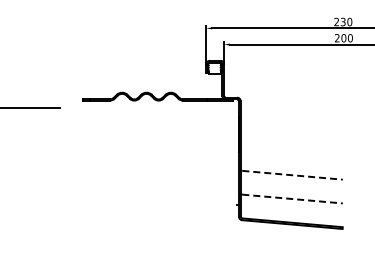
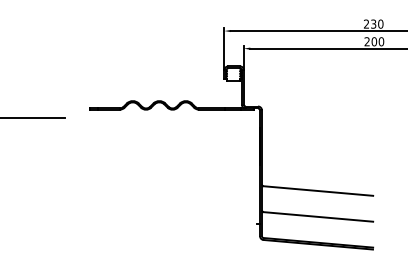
line: (293, 175) -> (319, 191), dashed -> solid
line: (293, 199) -> (319, 217), dashed -> solid

